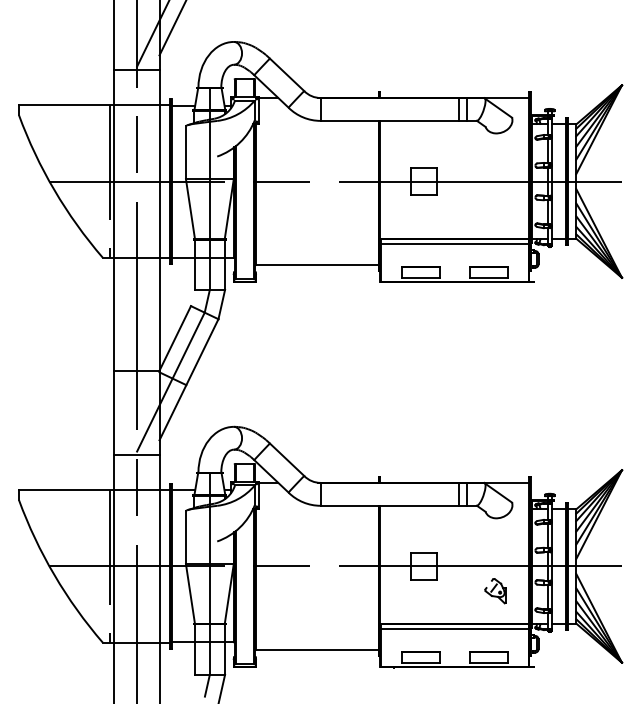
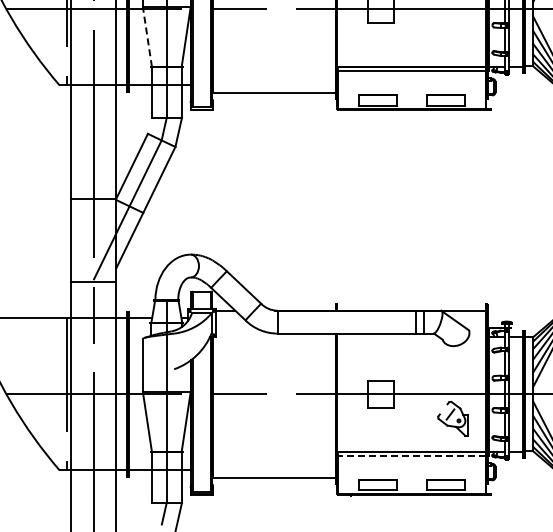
line: (190, 208) -> (147, 36), solid -> dashed
part: (495, 591) -> (452, 419), size x1.4
line: (454, 628) -> (411, 456), solid -> dashed

